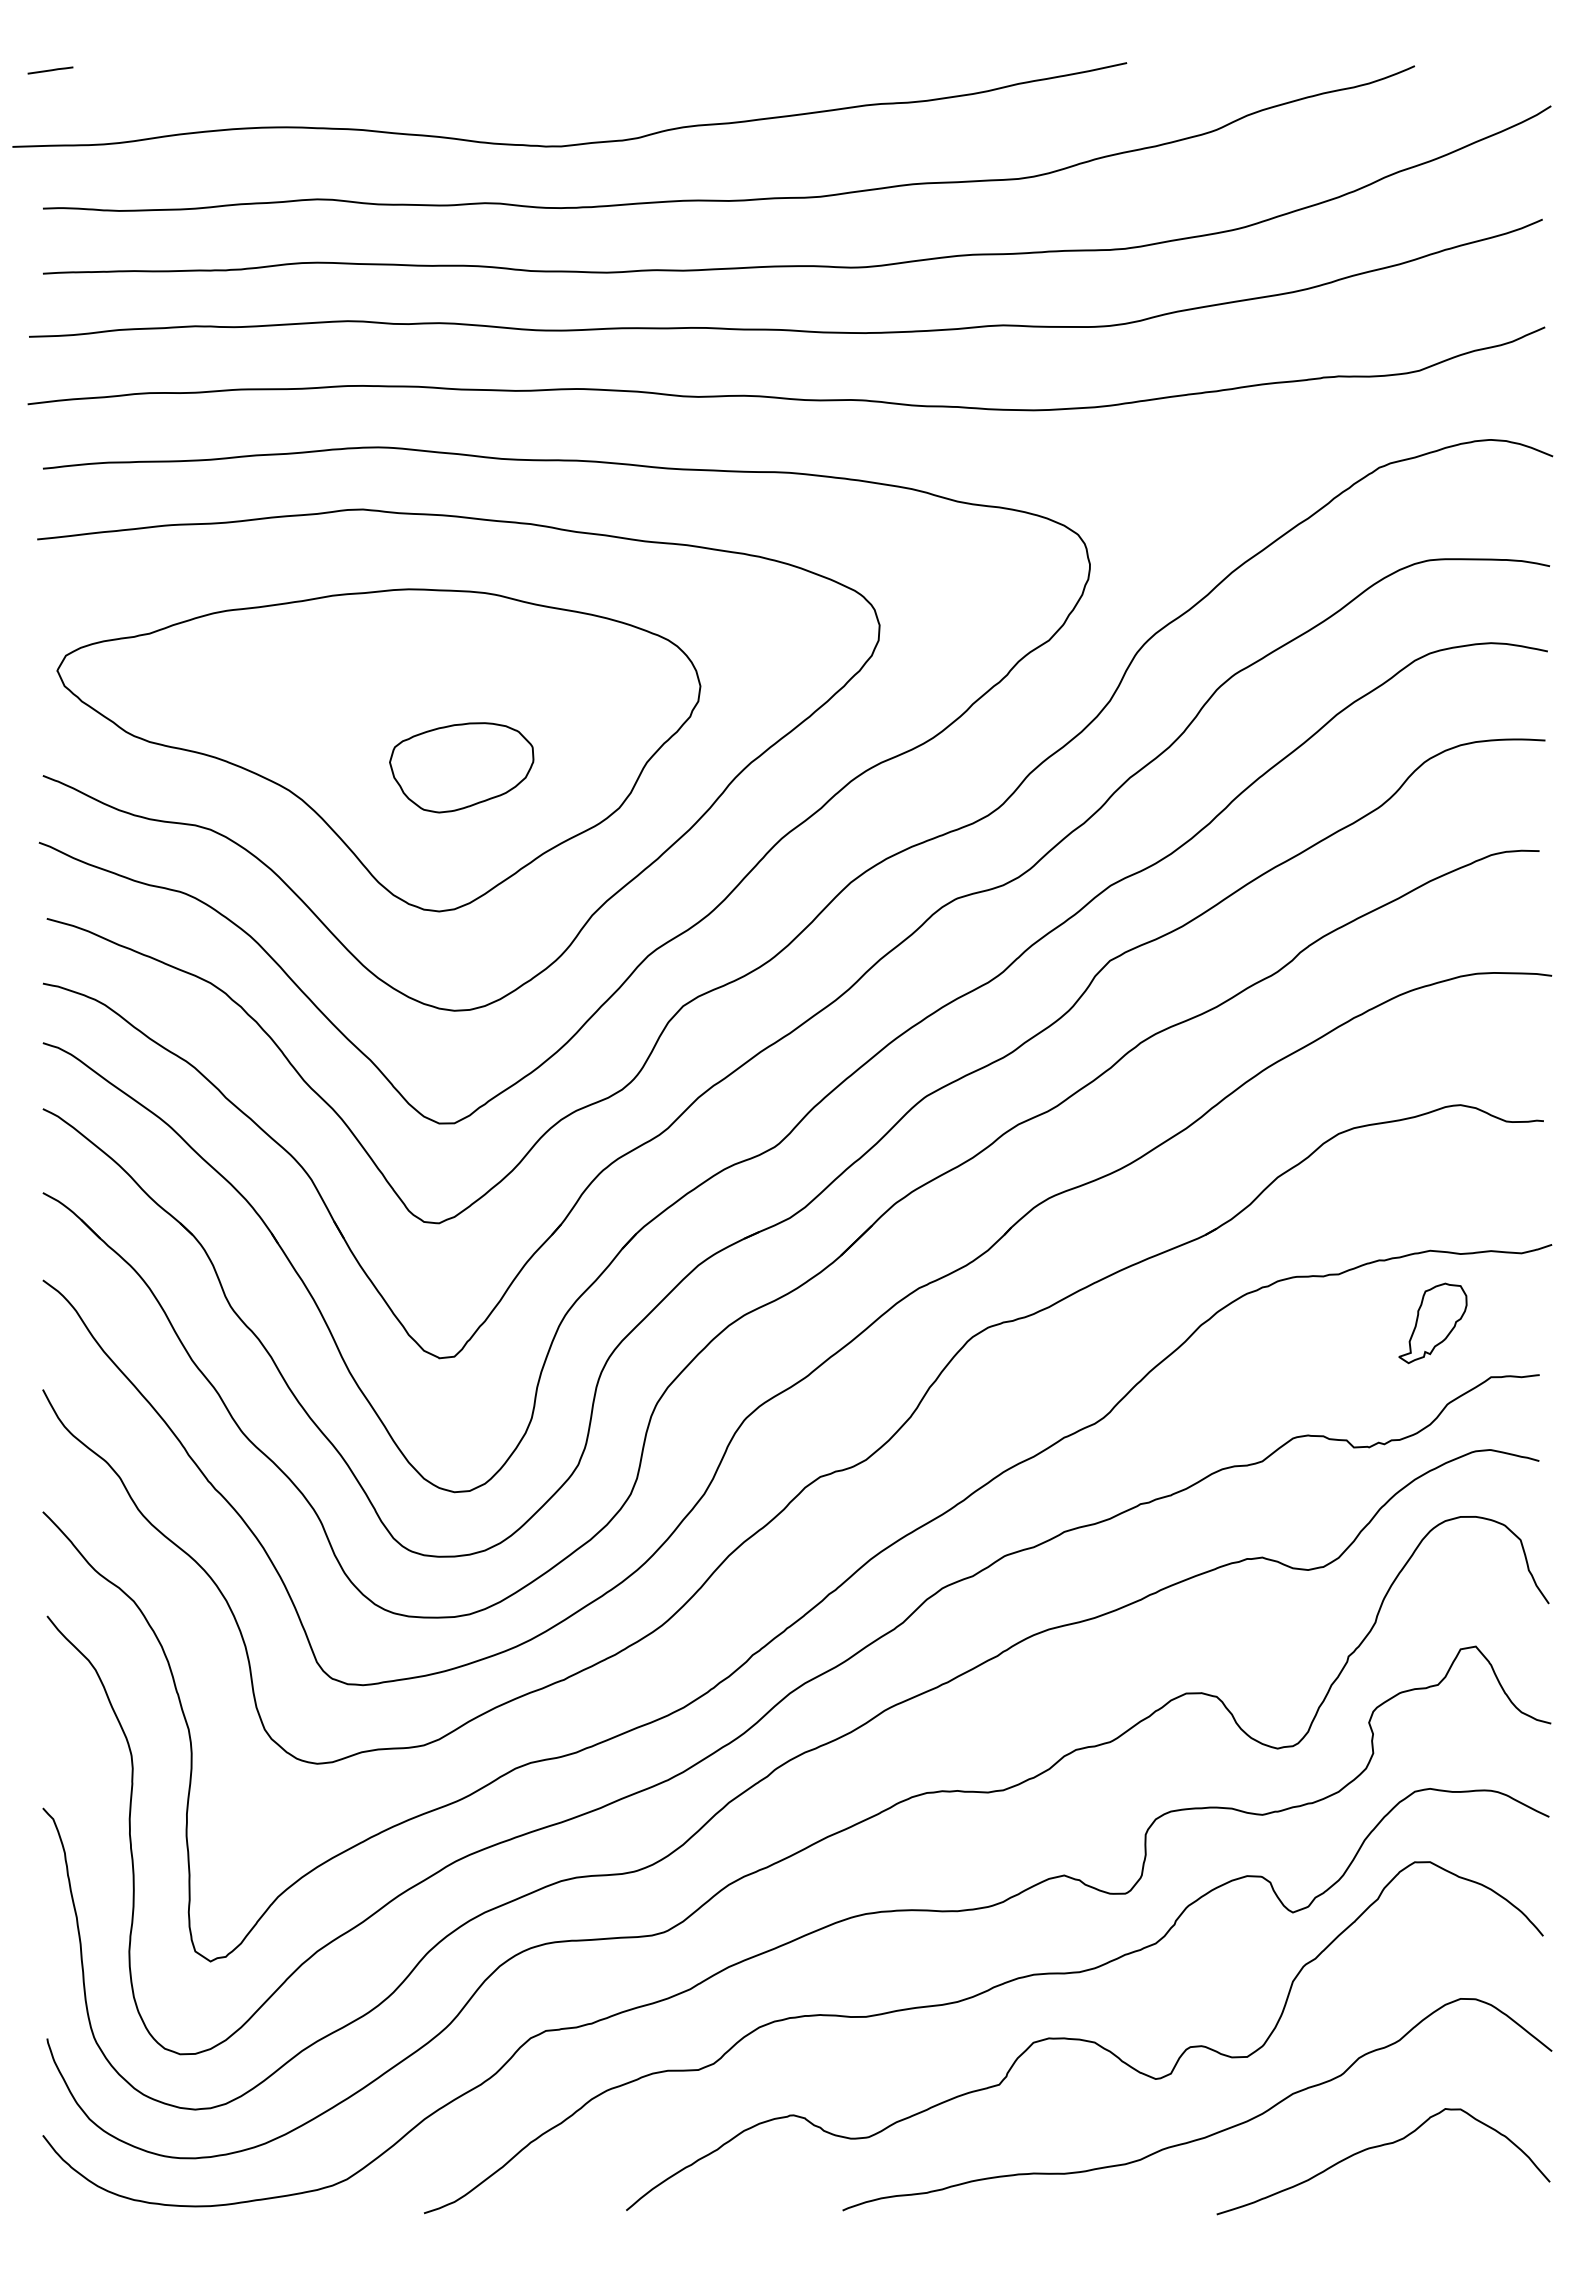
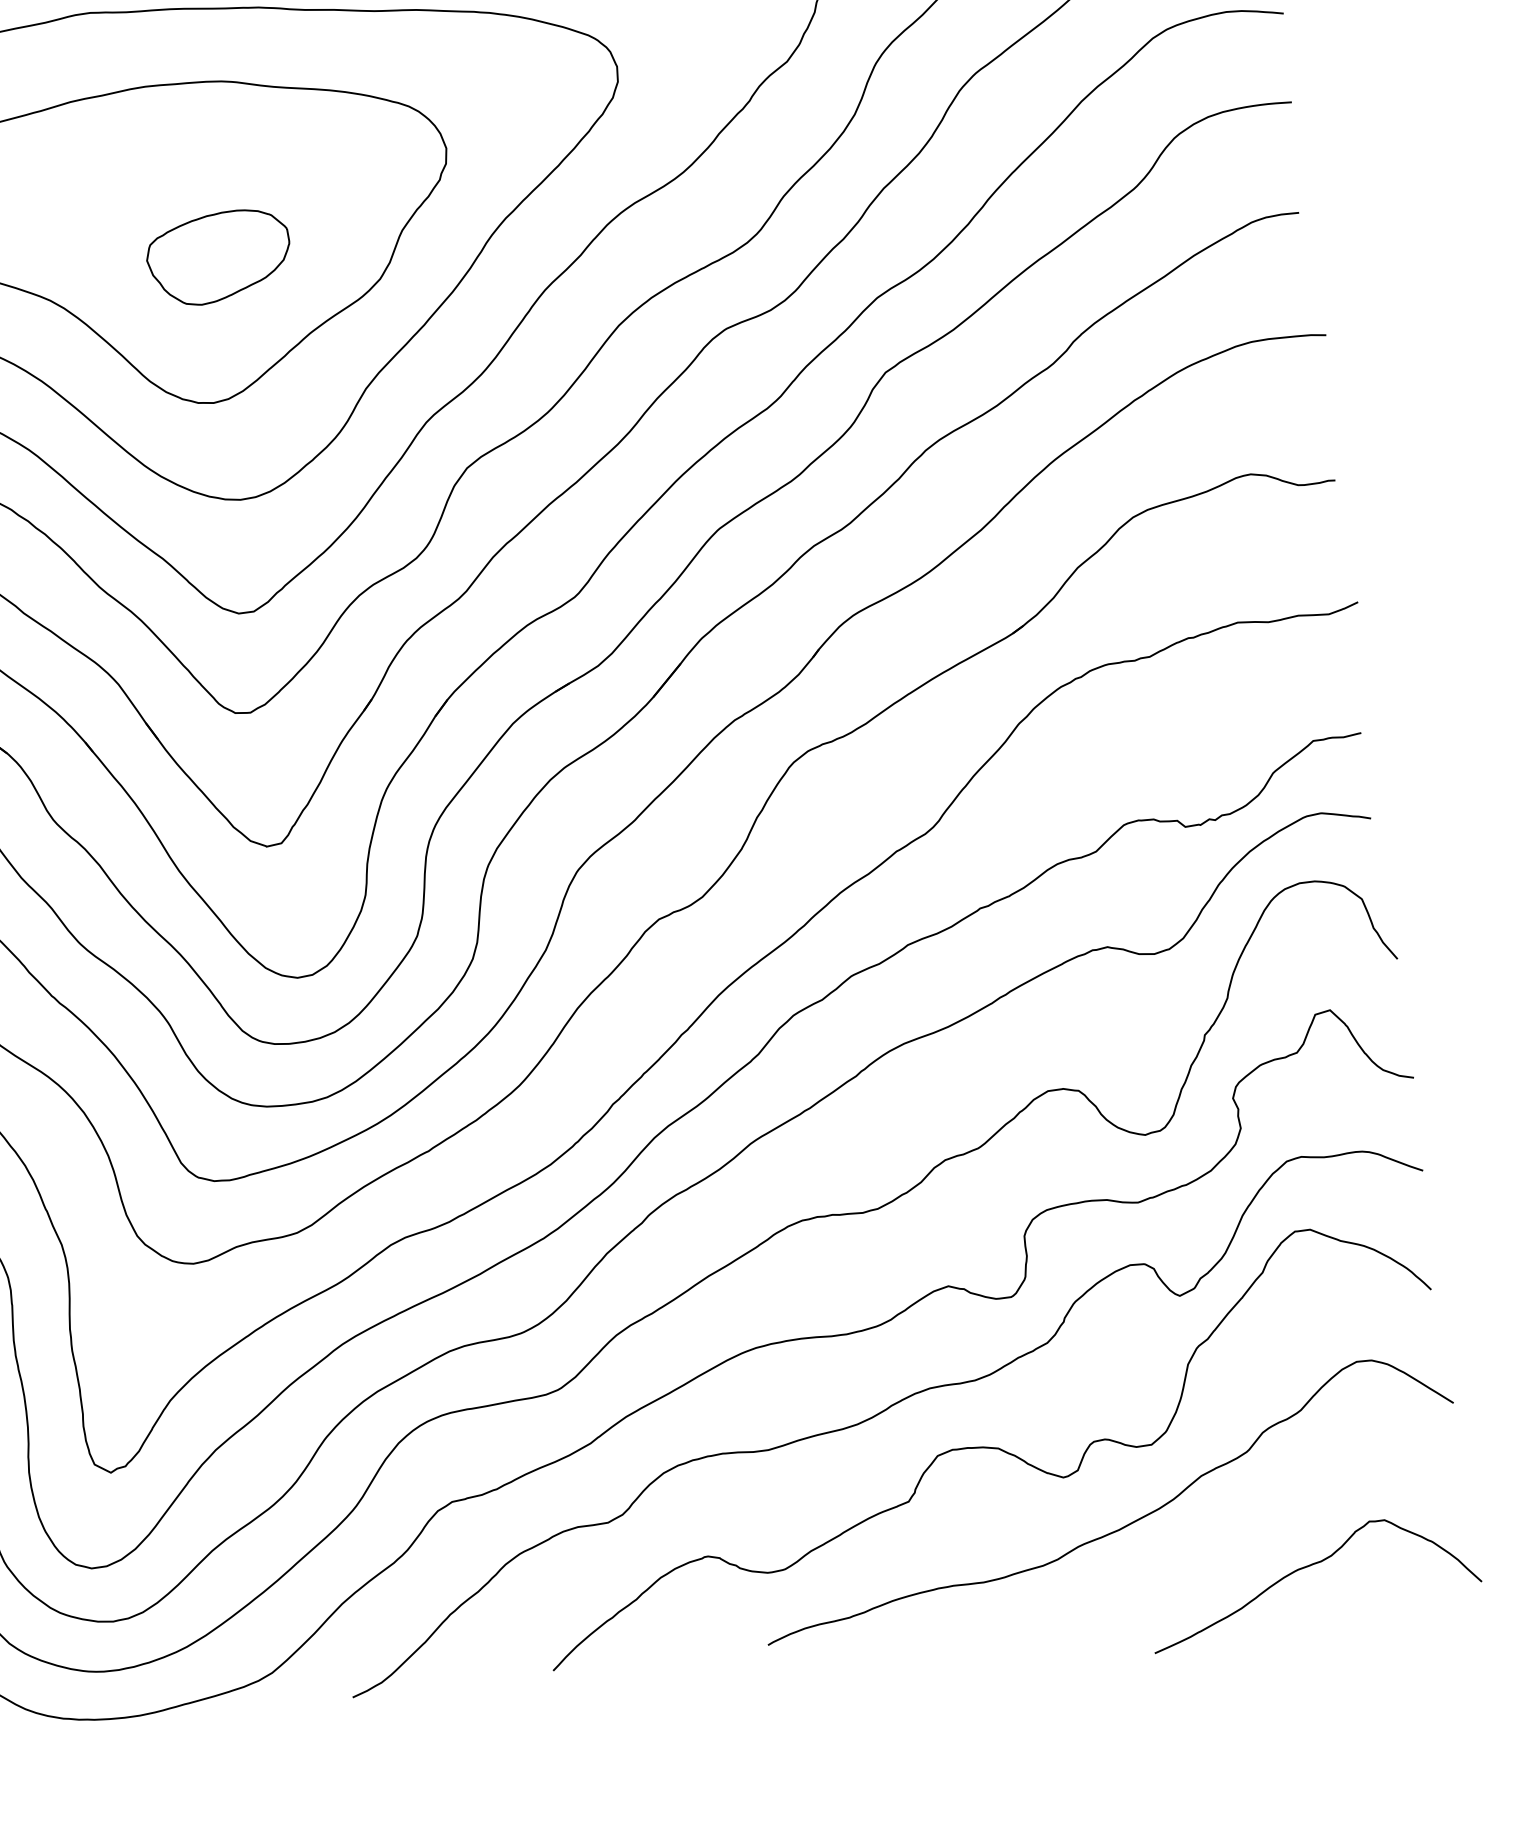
part: (1432, 1323) -> (1248, 694), removed
curve: (1378, 2147) -> (1307, 1567), moved

